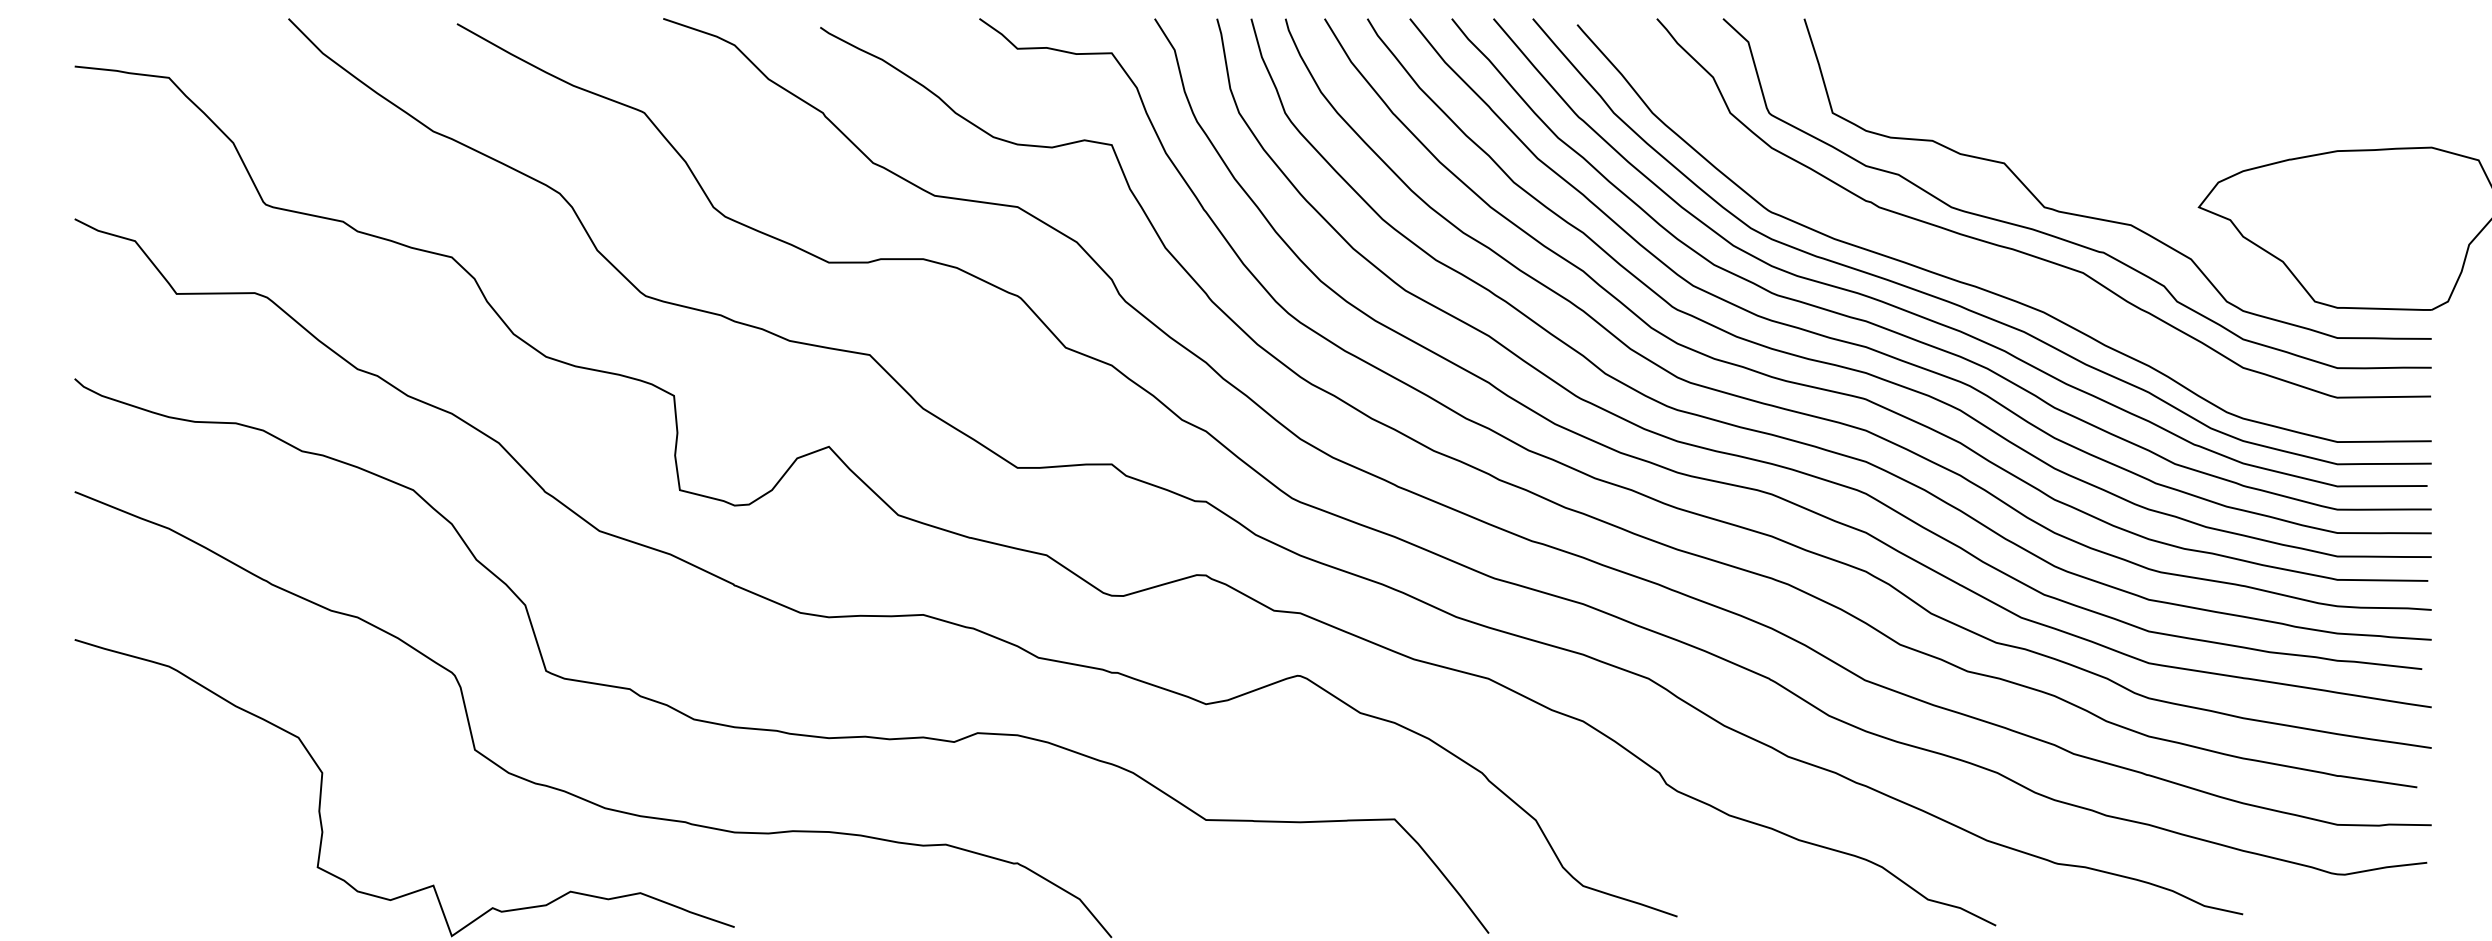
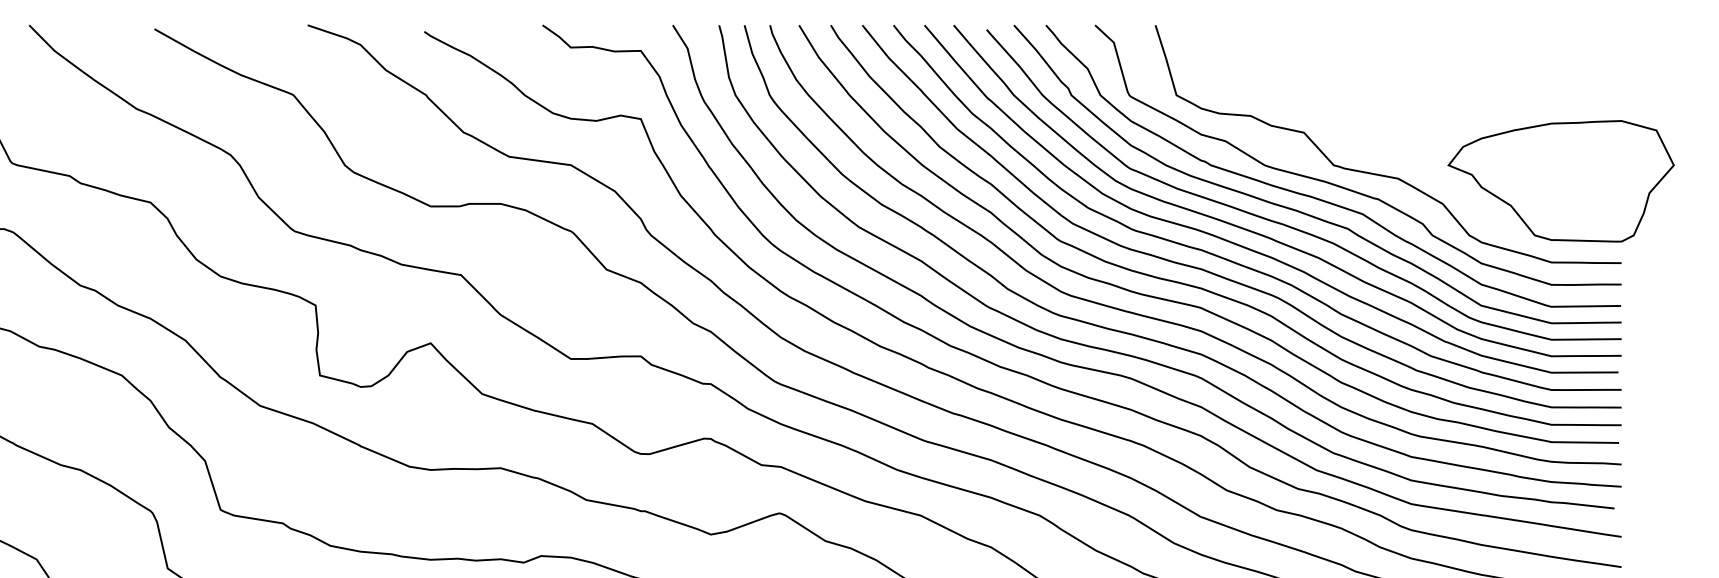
curve: (2006, 271) -> (1305, 213), added

